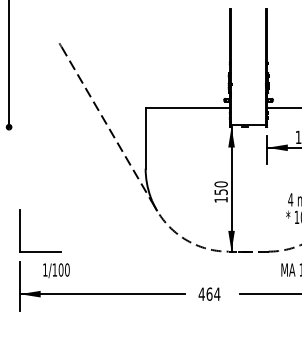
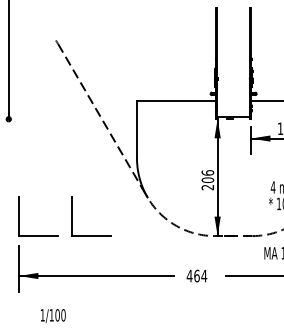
text: (220, 192) -> (207, 180), 150 -> 206
part: (76, 230) -> (72, 216), added
text: (55, 270) -> (52, 315), moved

